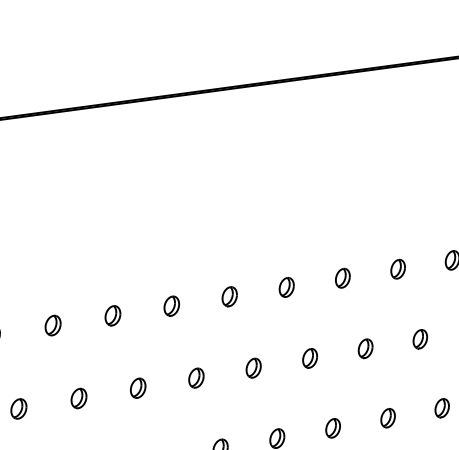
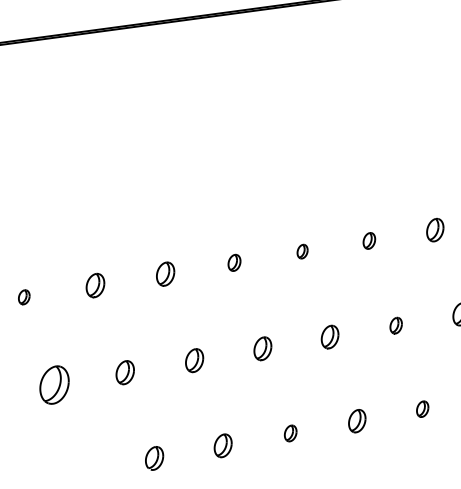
part: (397, 269) -> (368, 241), size x0.7
part: (342, 277) -> (302, 250), size x0.6
part: (286, 287) -> (234, 262), size x0.7
part: (112, 315) -> (23, 296), size x0.6
part: (419, 339) -> (395, 325), size x0.7
part: (138, 387) -> (55, 383), size x1.6
part: (441, 408) -> (421, 409), size x0.7
part: (332, 428) -> (289, 433), size x0.7

